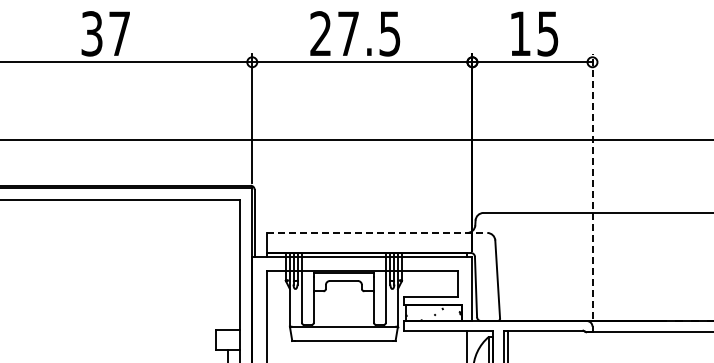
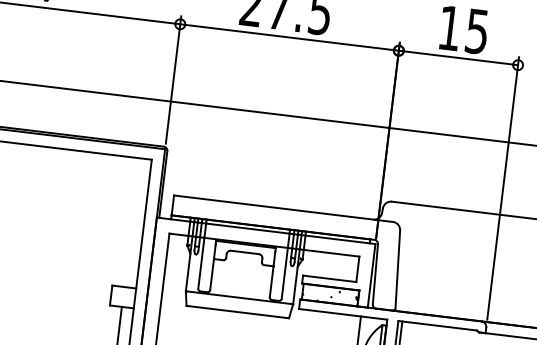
line: (592, 185) -> (503, 187), dashed -> solid
line: (377, 232) -> (284, 208), dashed -> solid

